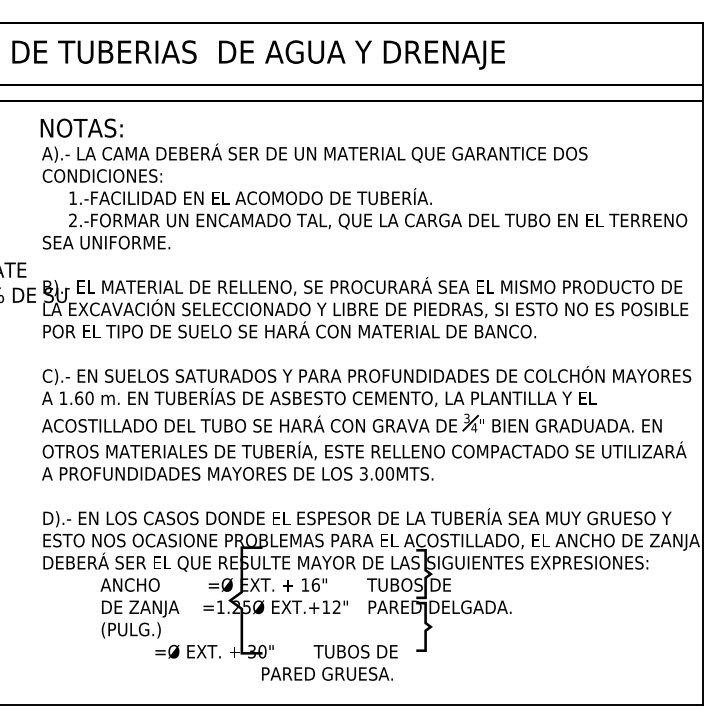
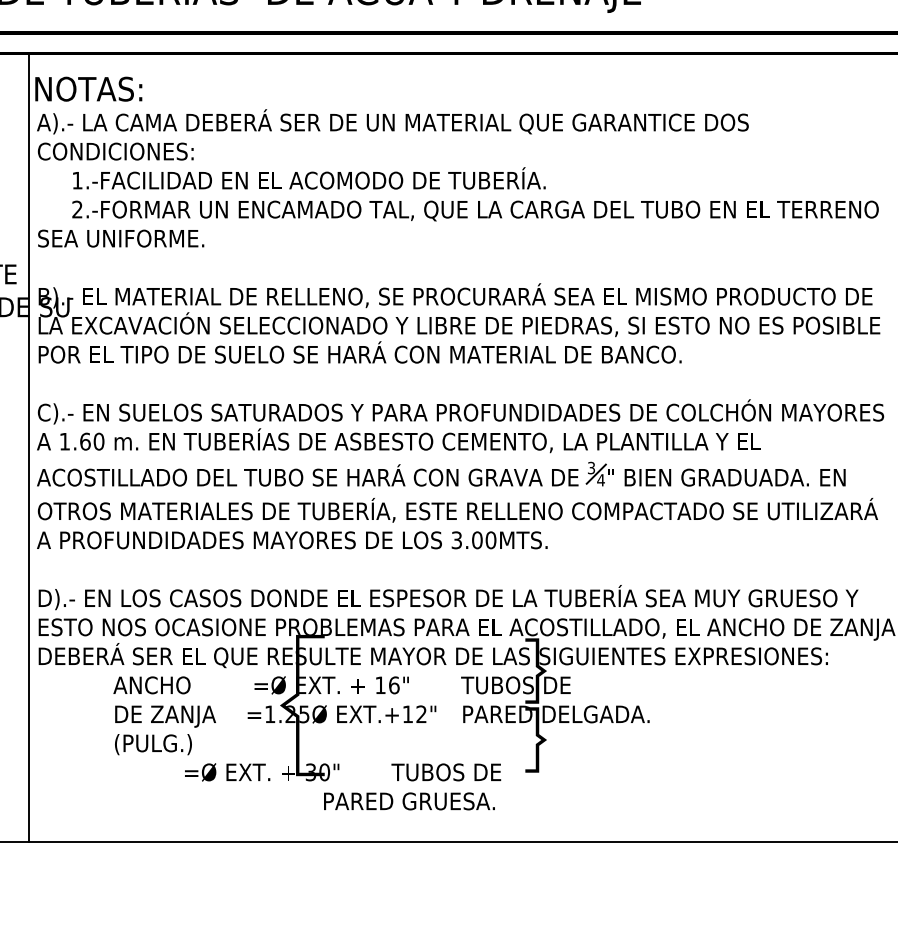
line: (35, 402) -> (28, 447), added

